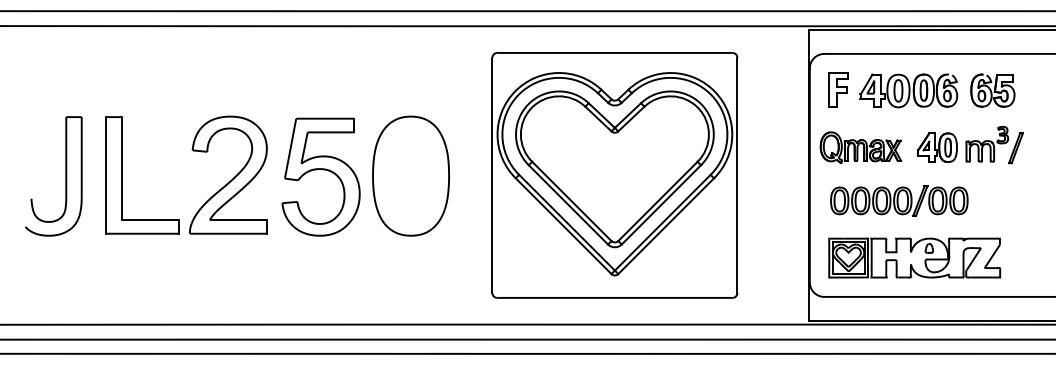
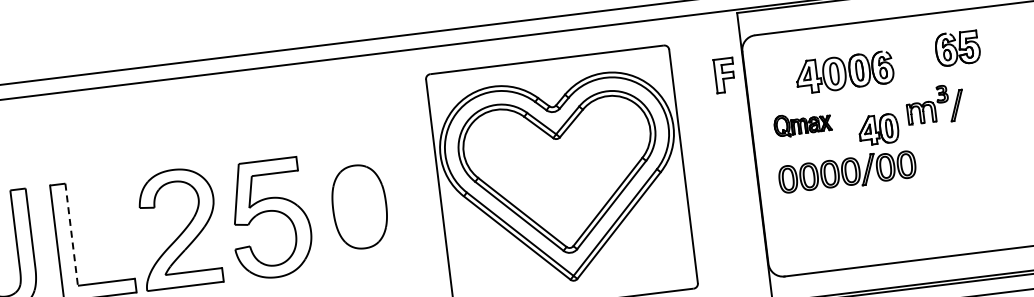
part: (838, 89) -> (724, 74), moved
part: (908, 90) -> (844, 72), moved
part: (992, 90) -> (957, 48), moved
part: (860, 147) -> (802, 123), size x0.7
part: (937, 147) -> (878, 129), moved
line: (121, 169) -> (71, 235), solid -> dashed
part: (410, 175) -> (359, 206), size x0.7
part: (914, 257) -> (869, 226), removed

